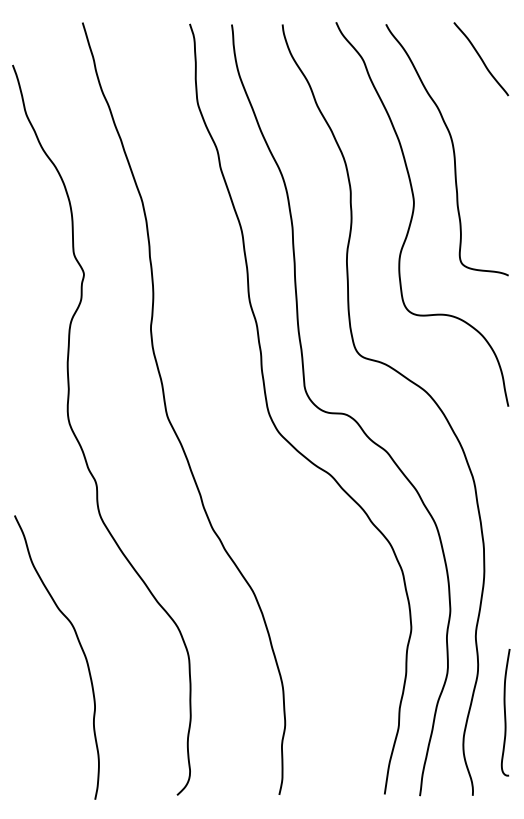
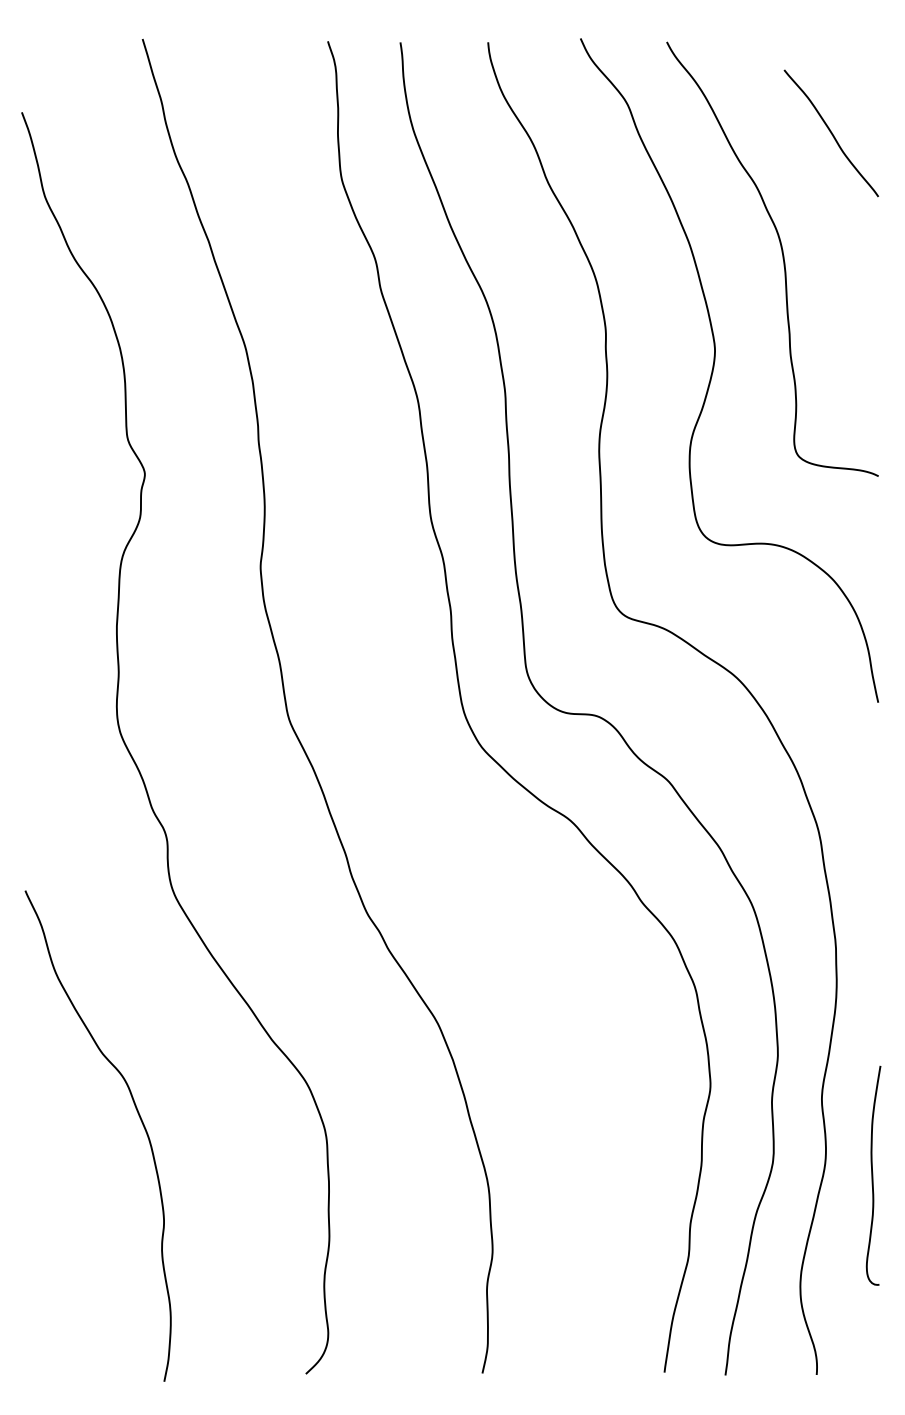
curve: (481, 59) -> (831, 133), moved
curve: (505, 712) -> (873, 1175), moved

